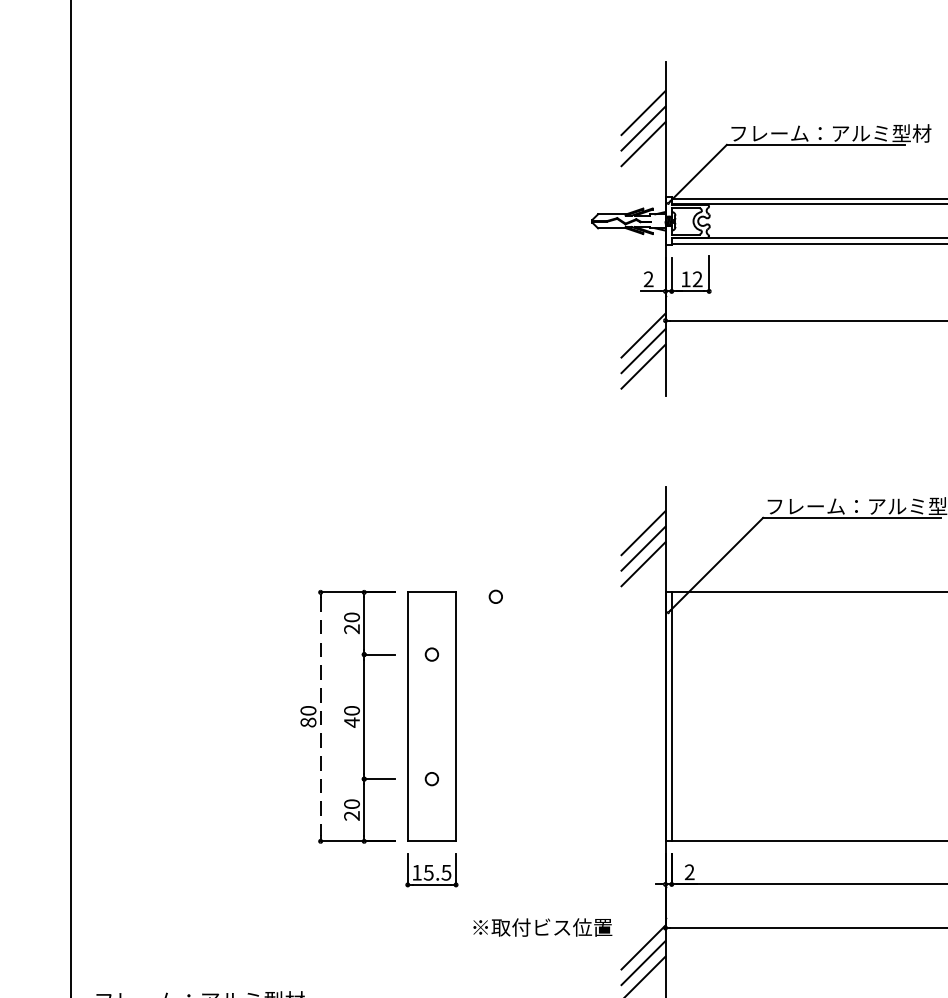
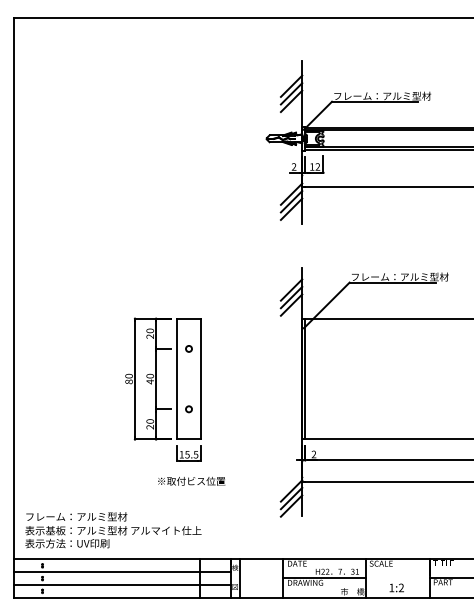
circle: (494, 595) -> (219, 320), removed
line: (321, 717) -> (135, 379), dashed -> solid
text: (542, 927) -> (191, 481), moved

